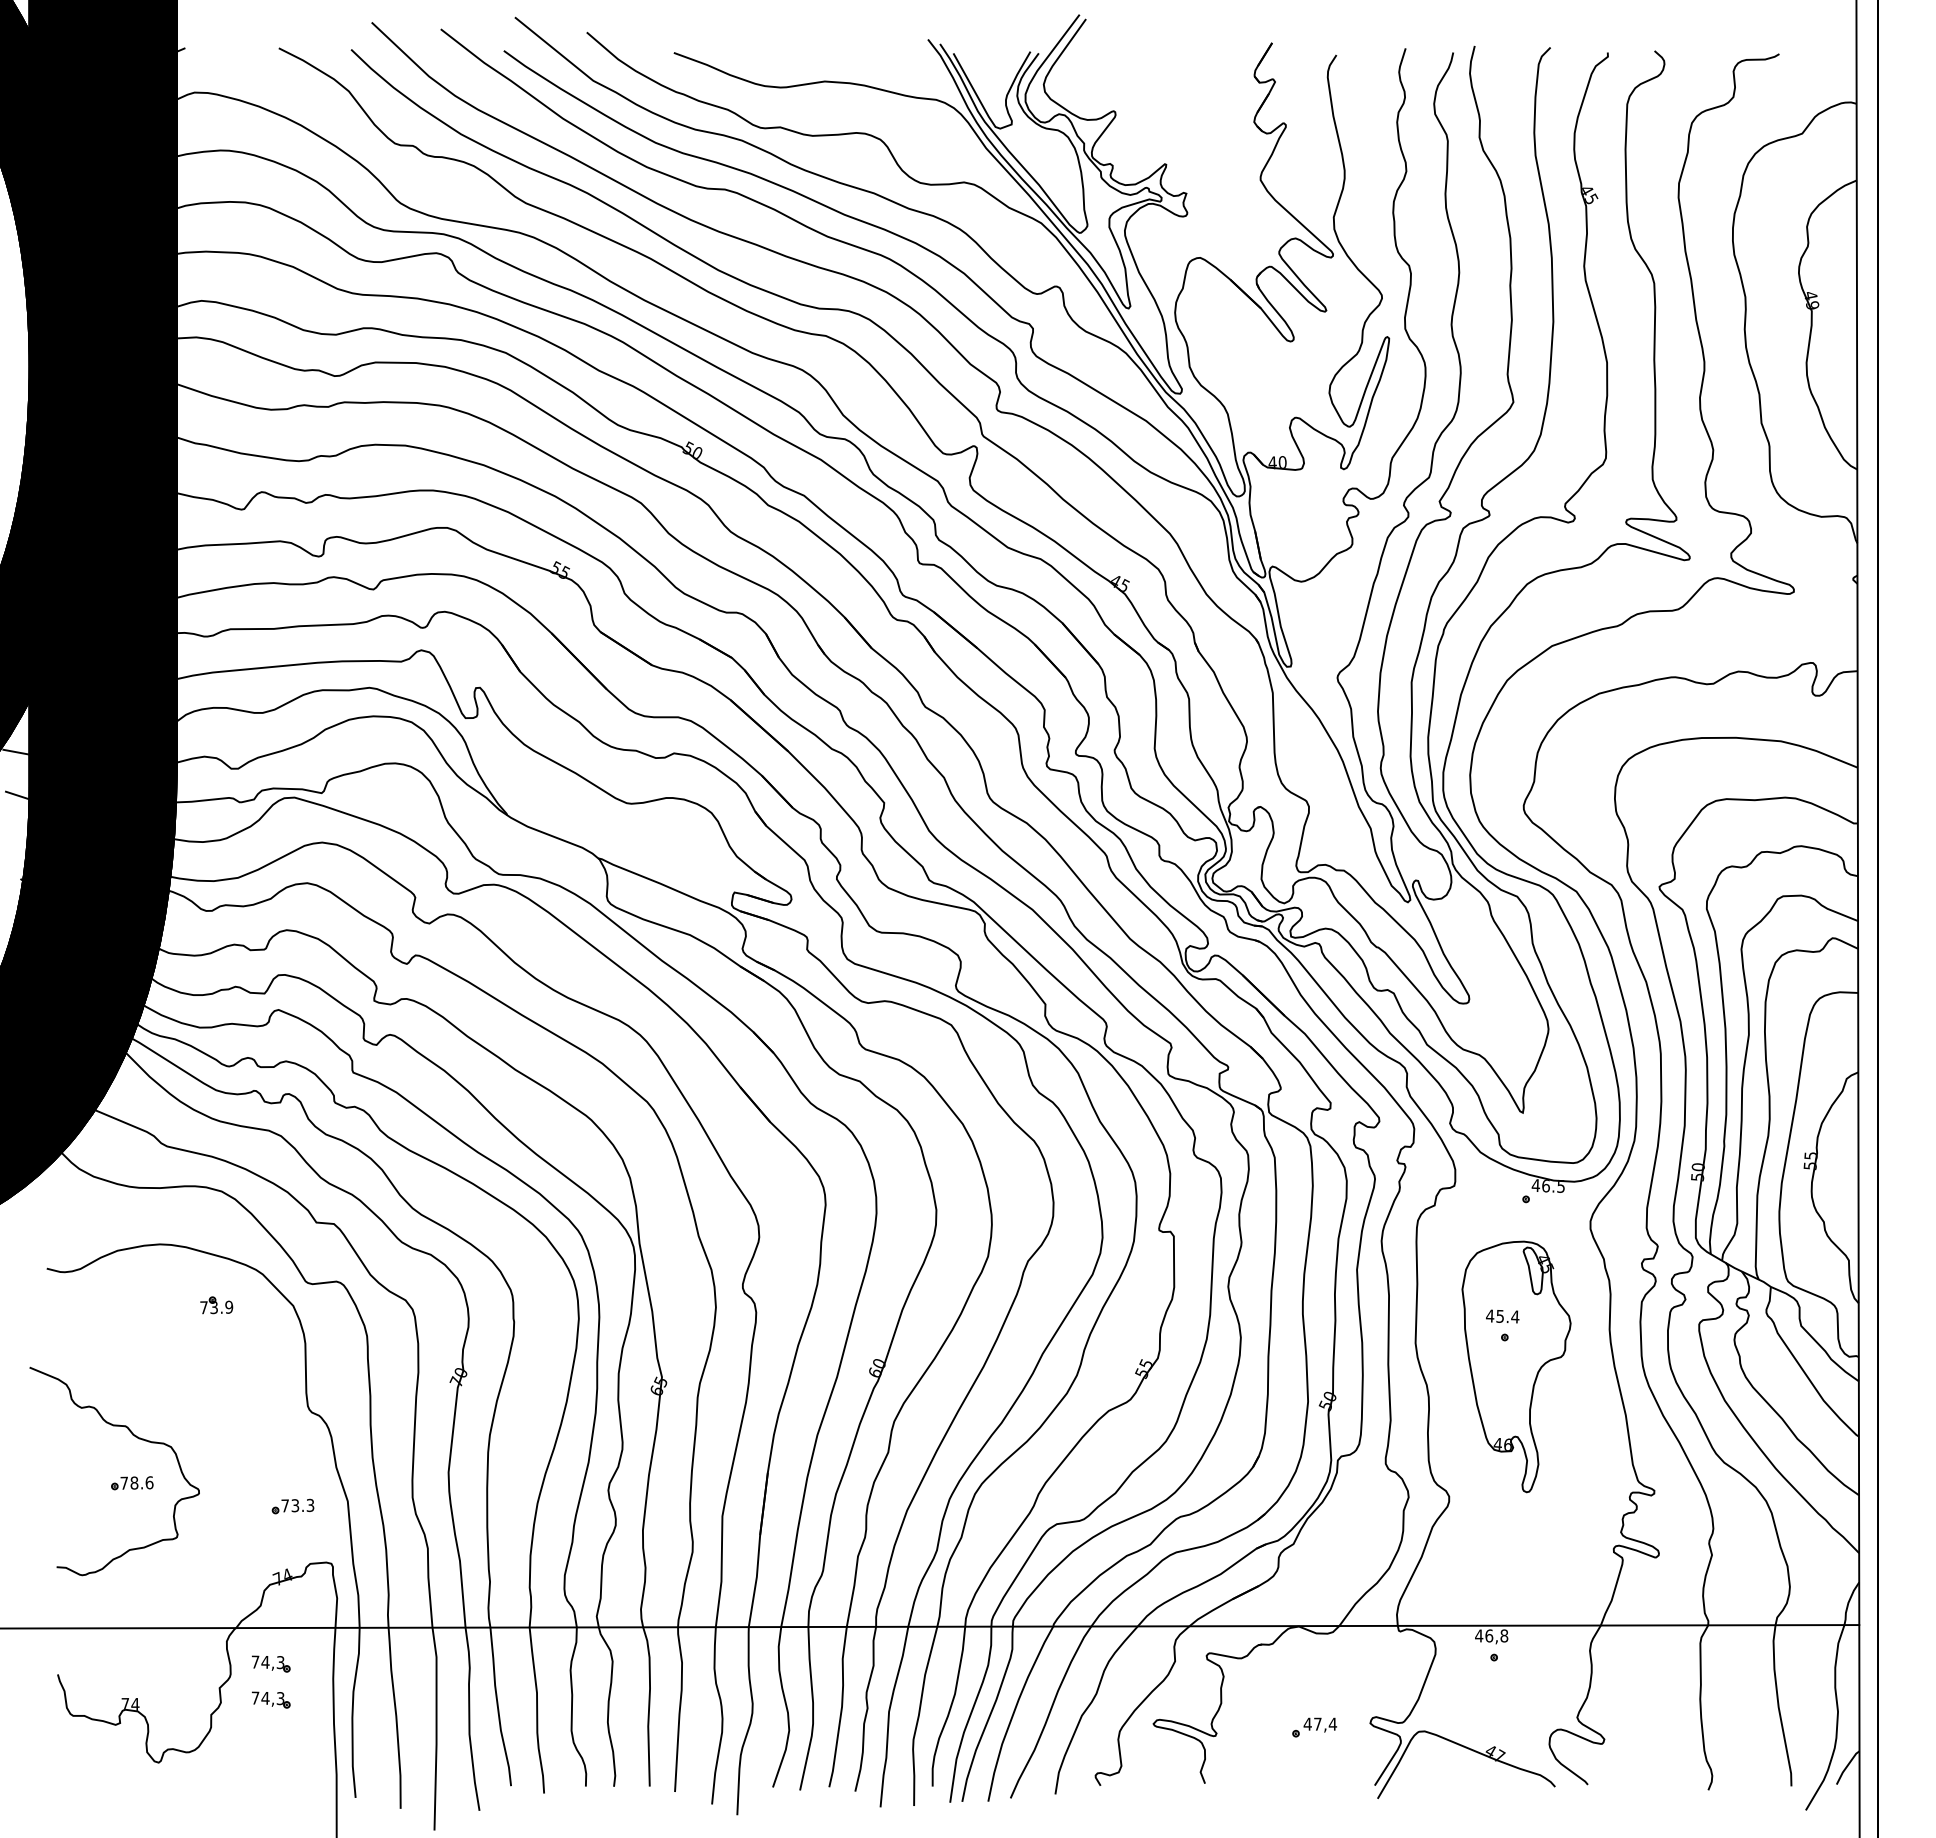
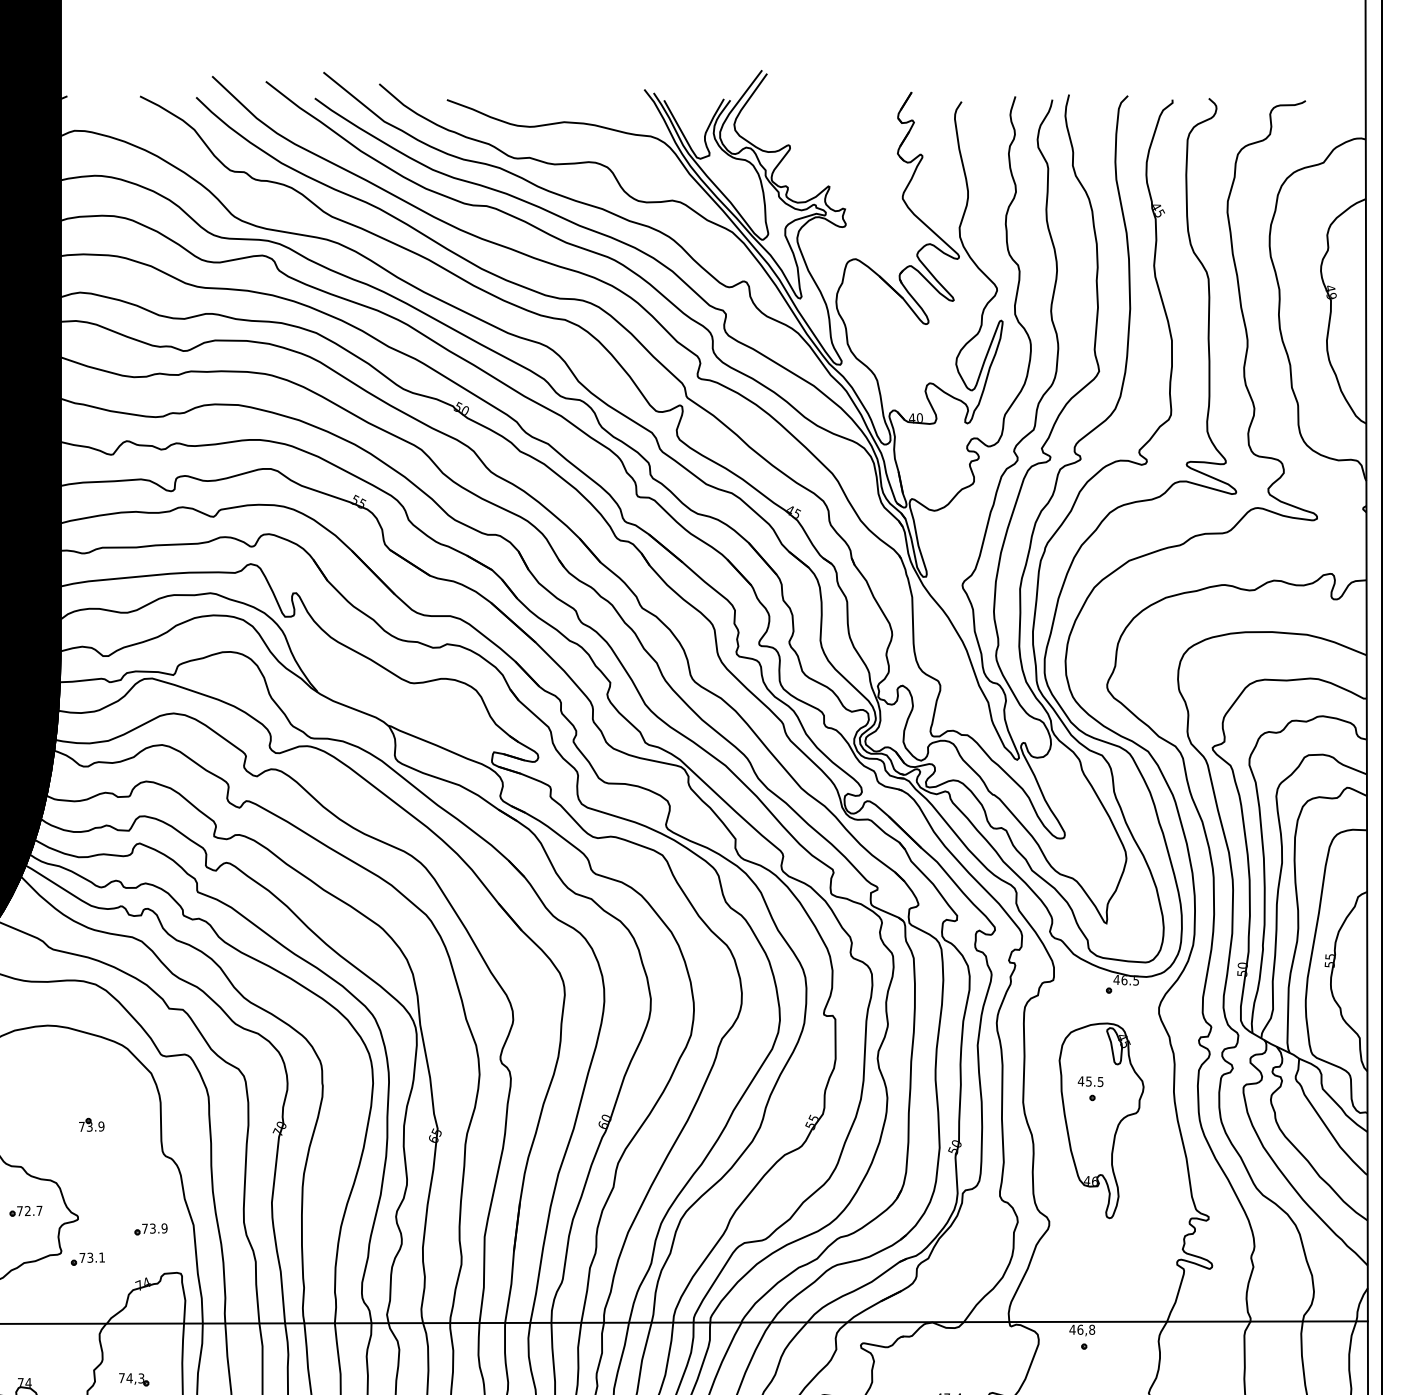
part: (216, 1305) -> (91, 1125), moved
text: (1515, 1316) -> (1100, 1081), 45.4 -> 45.5
text: (141, 1482) -> (33, 1210), 78.6 -> 72.7
text: (310, 1505) -> (164, 1228), 73.3 -> 73.9
part: (211, 1544) -> (87, 1258), added
part: (271, 1663) -> (134, 1351), removed

